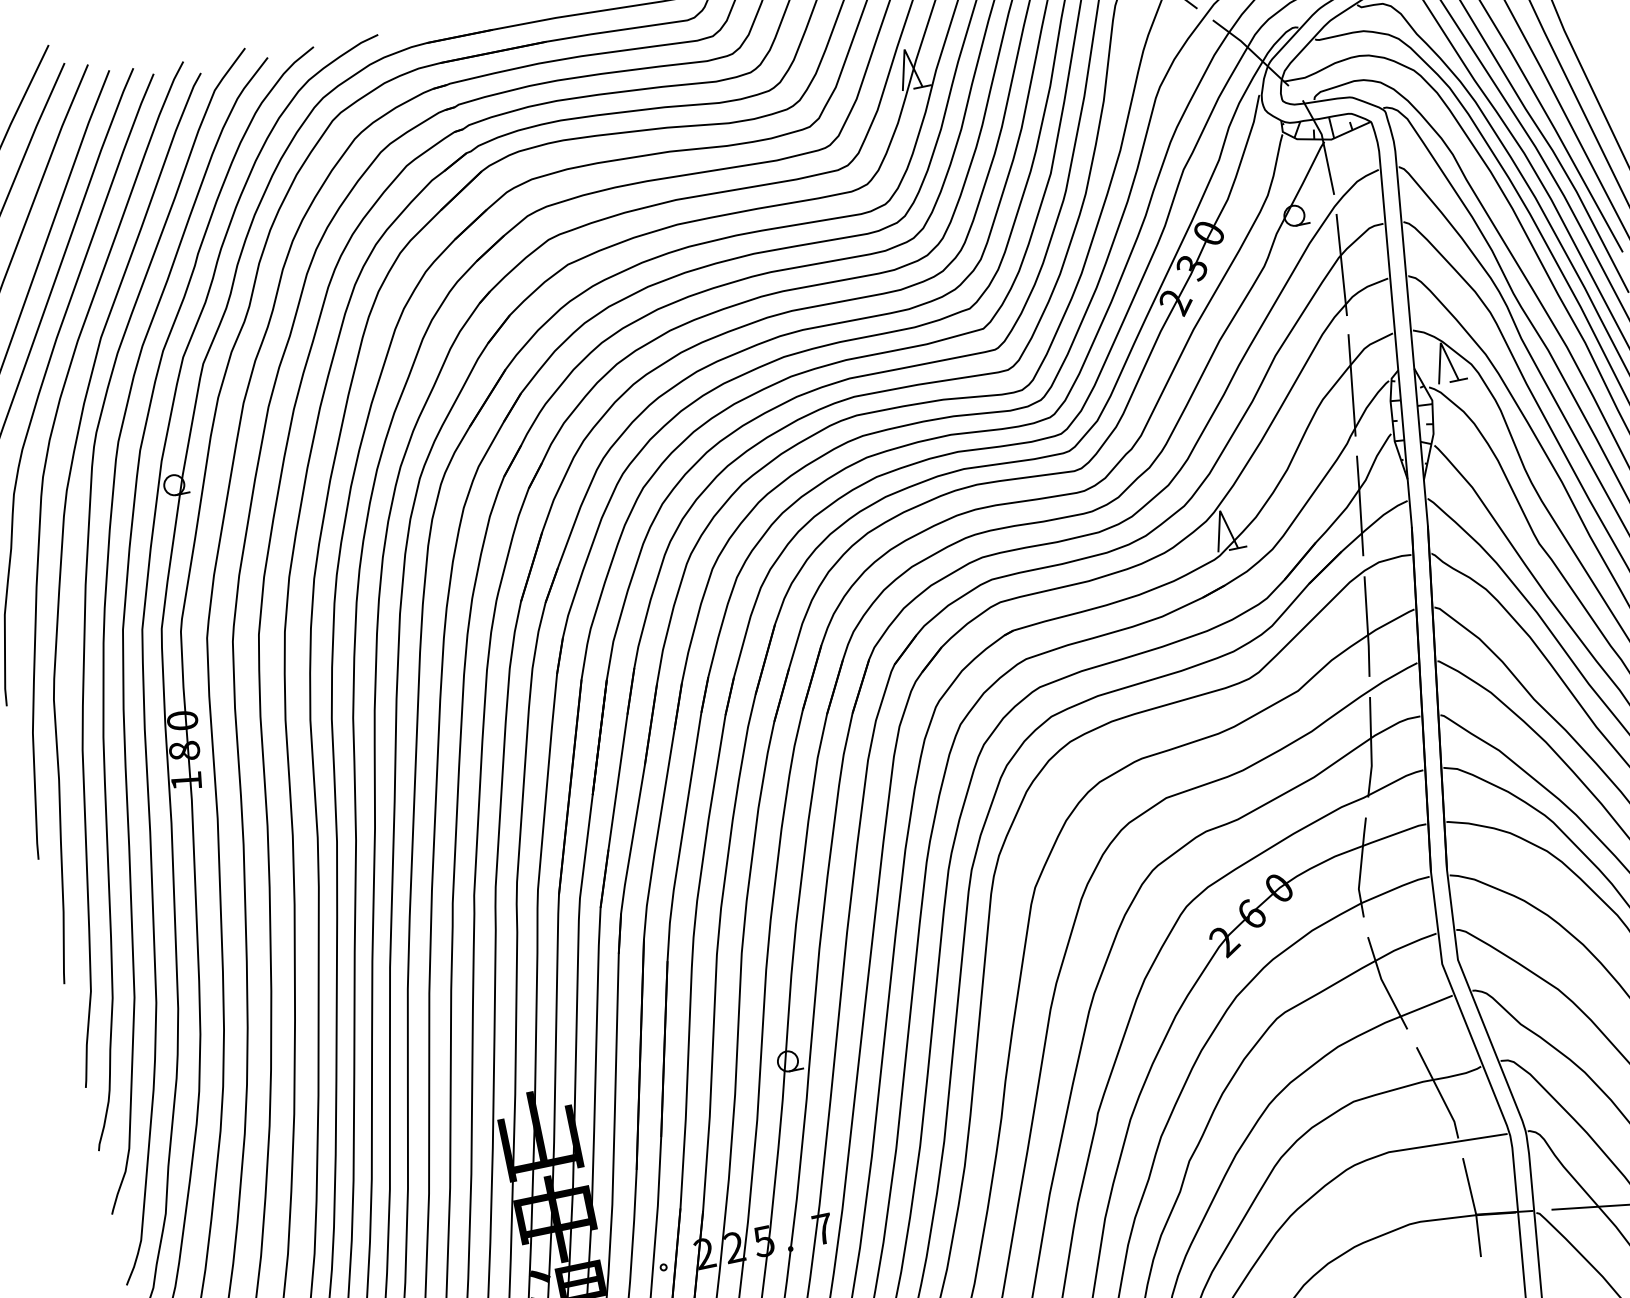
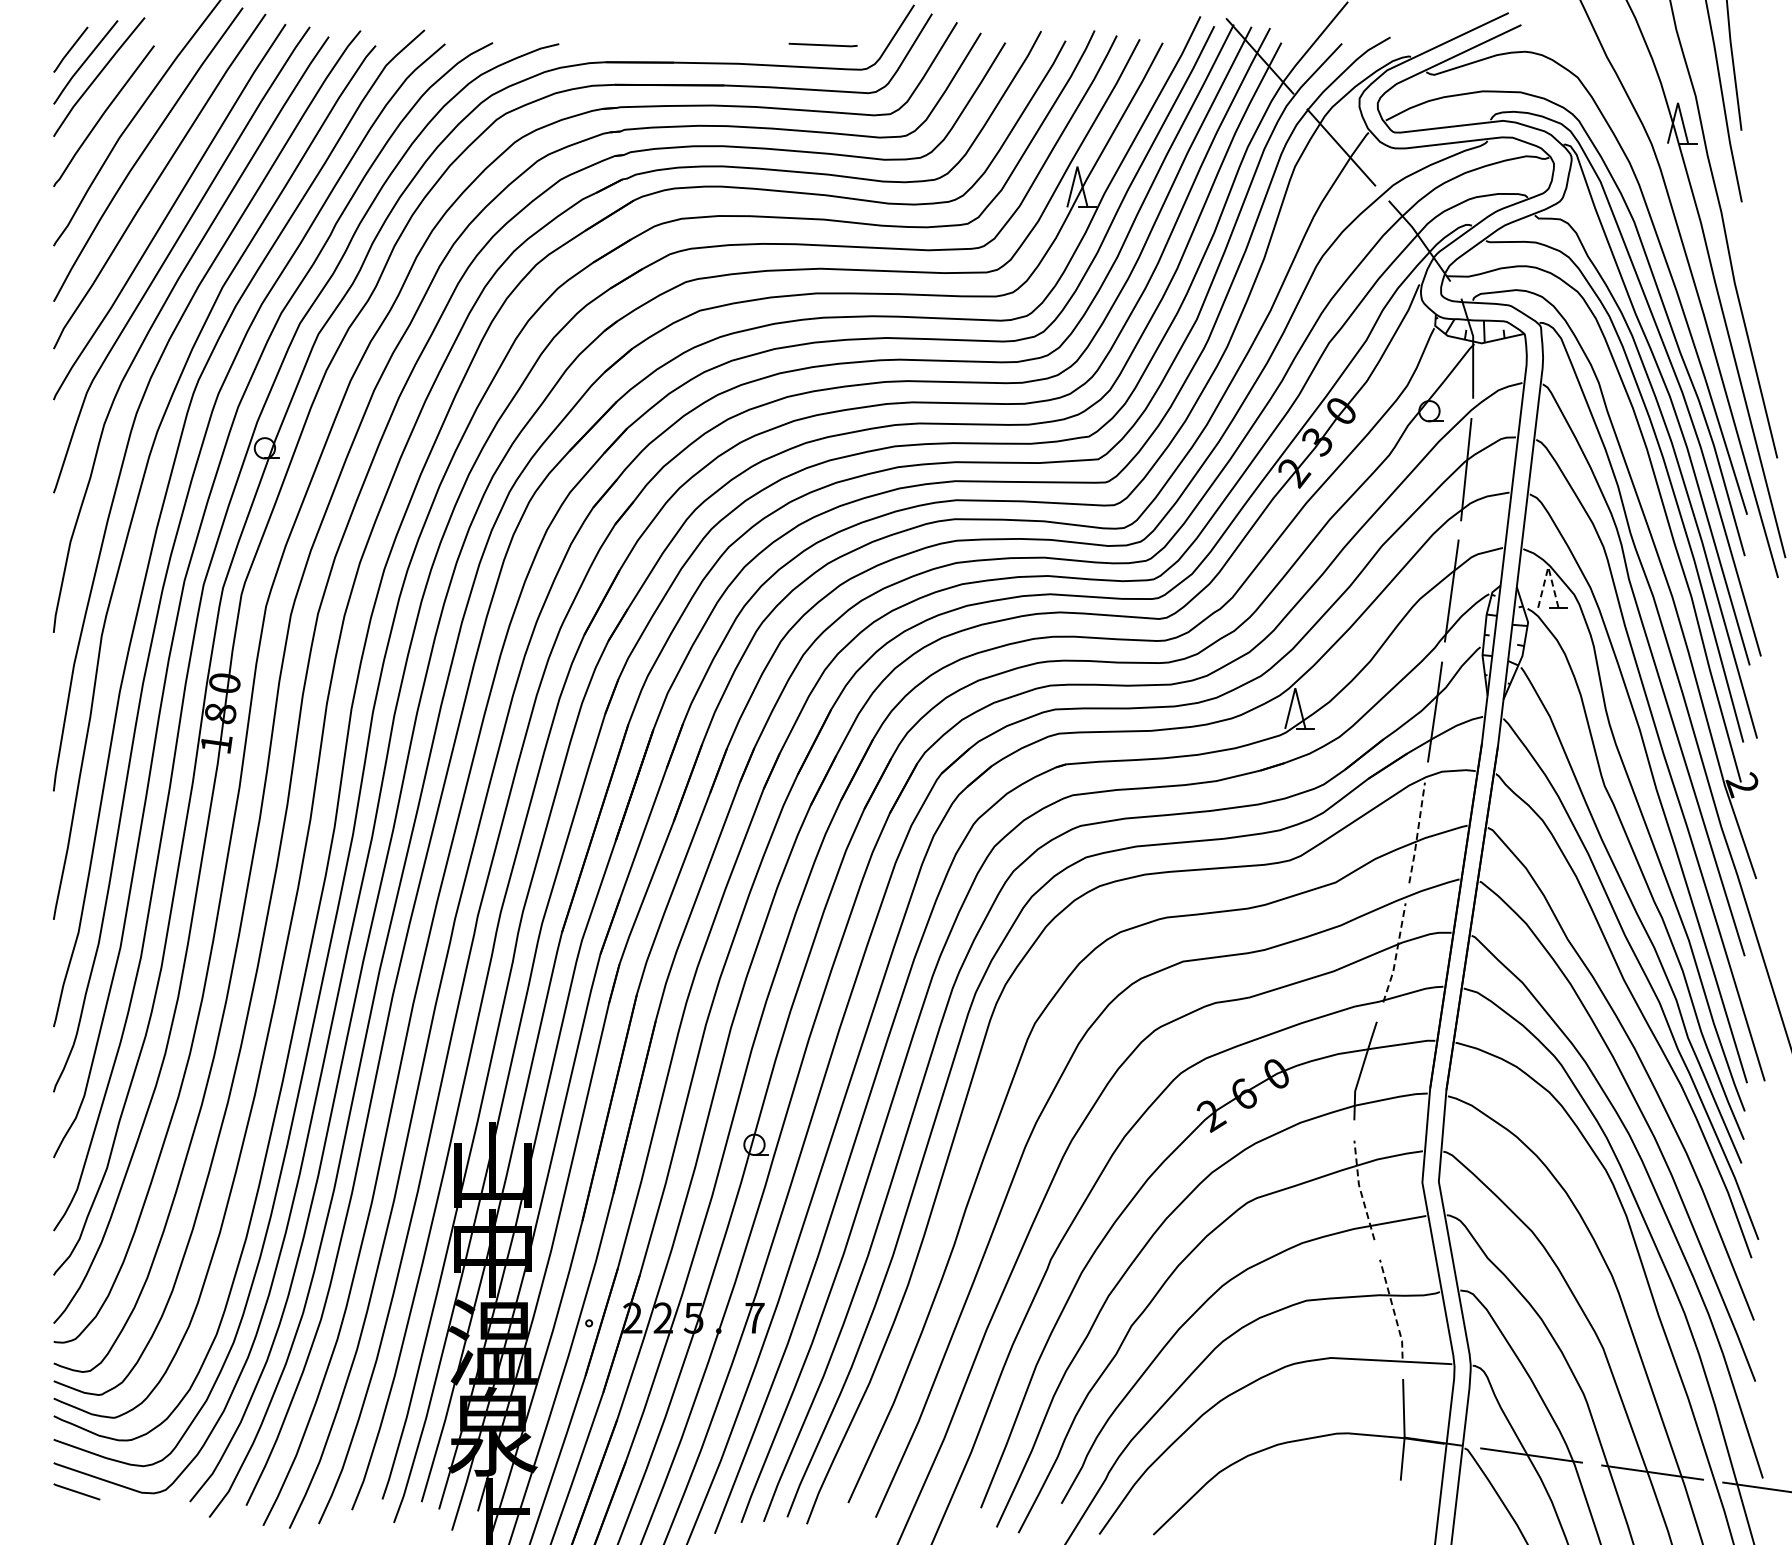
line: (1441, 343) -> (1548, 567), solid -> dashed
line: (1367, 627) -> (1417, 833), solid -> dashed
line: (1371, 748) -> (1396, 954), solid -> dashed
line: (1383, 984) -> (1360, 1190), solid -> dashed
line: (1439, 1092) -> (1393, 1309), solid -> dashed

